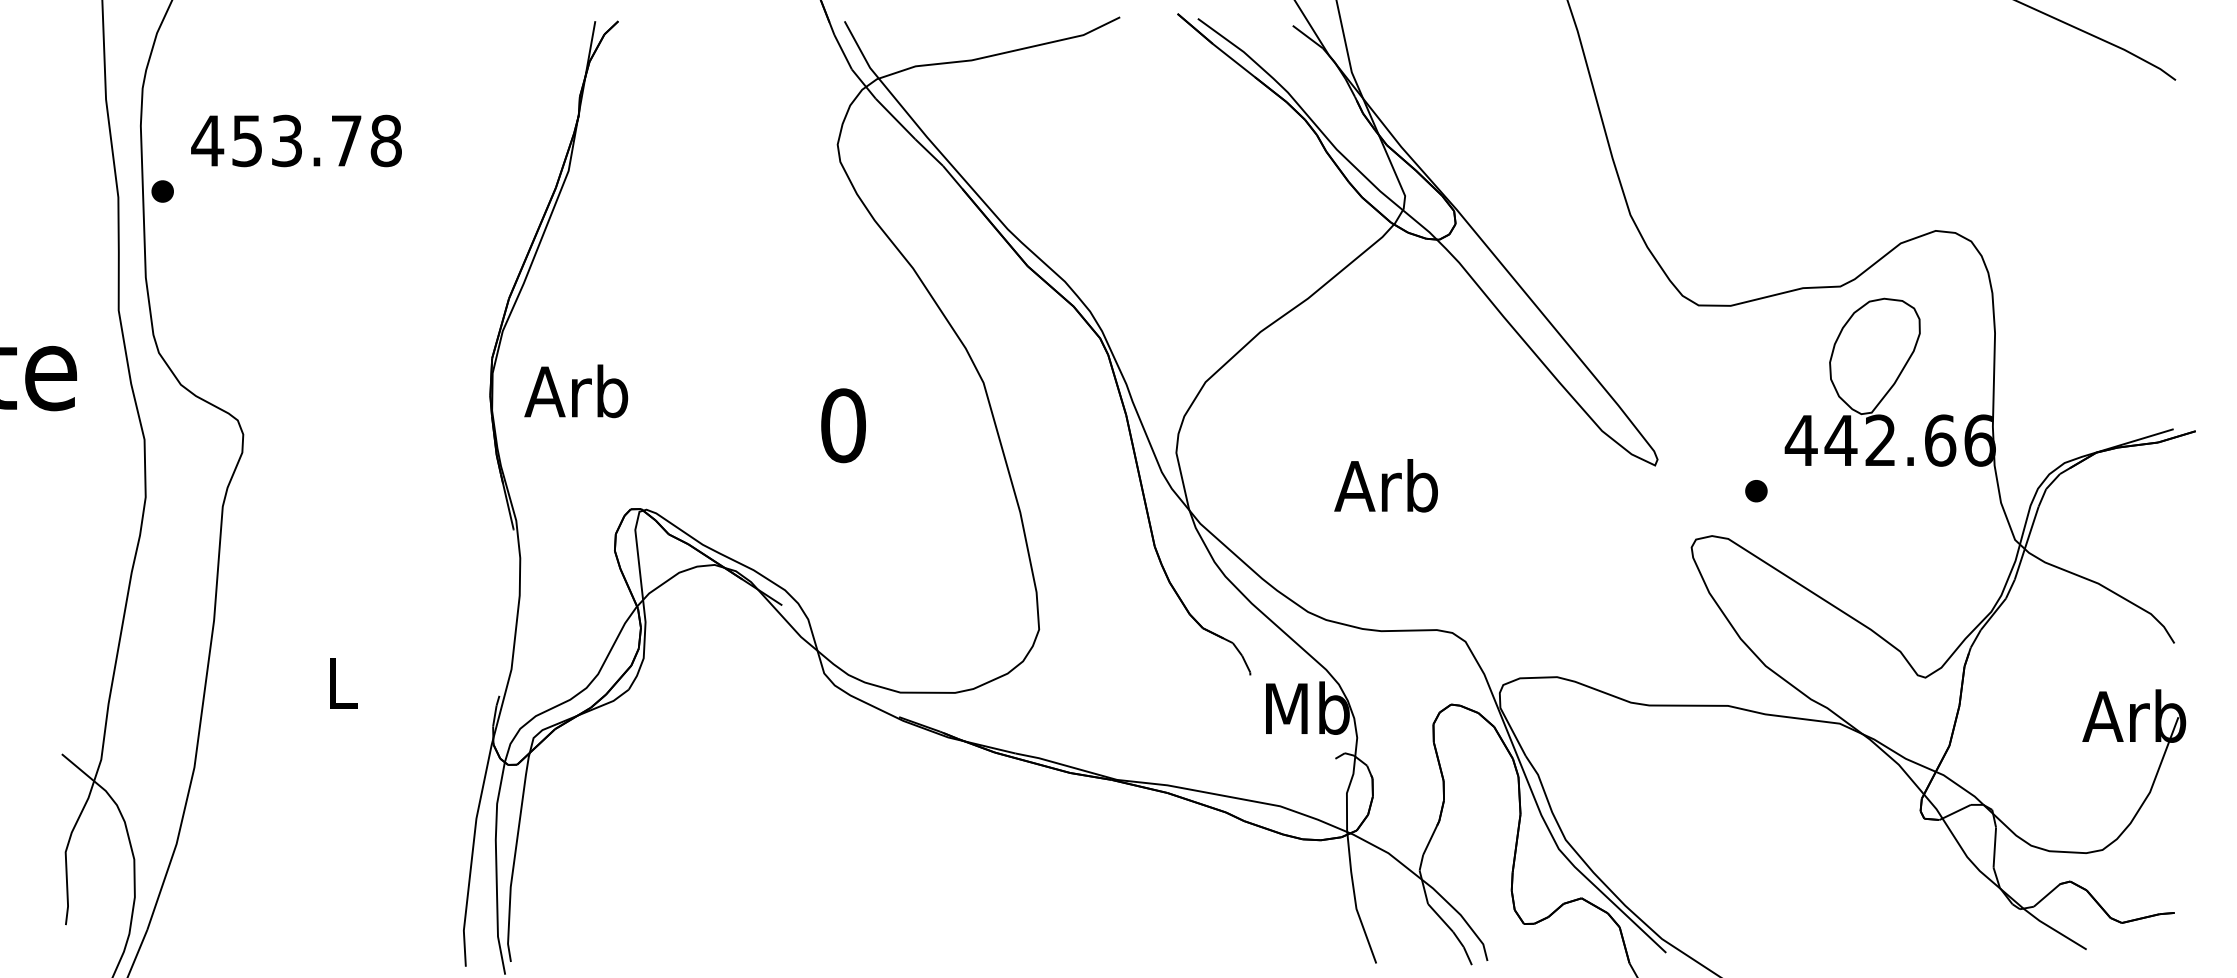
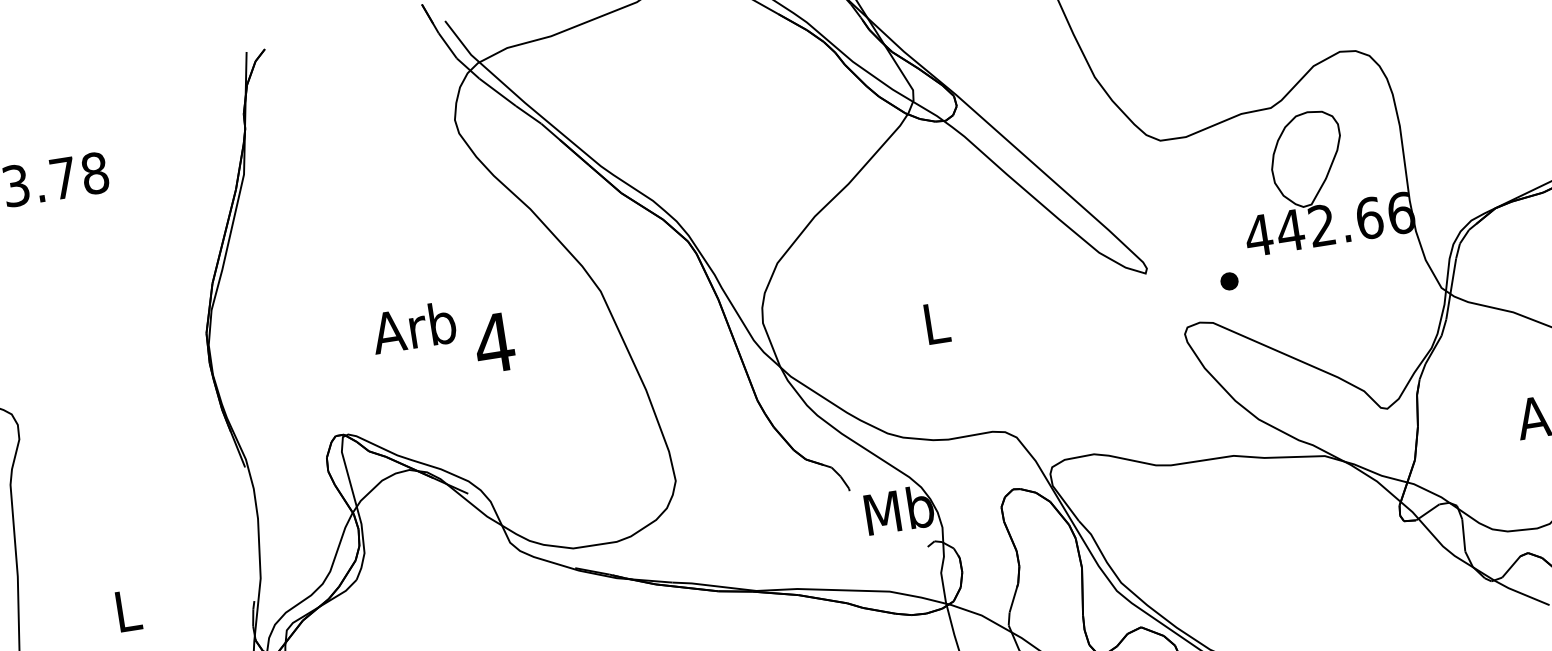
text: (576, 391) -> (413, 327), moved
text: (842, 425) -> (493, 343), 0 -> 4
text: (1385, 485) -> (933, 323), Arb -> L

